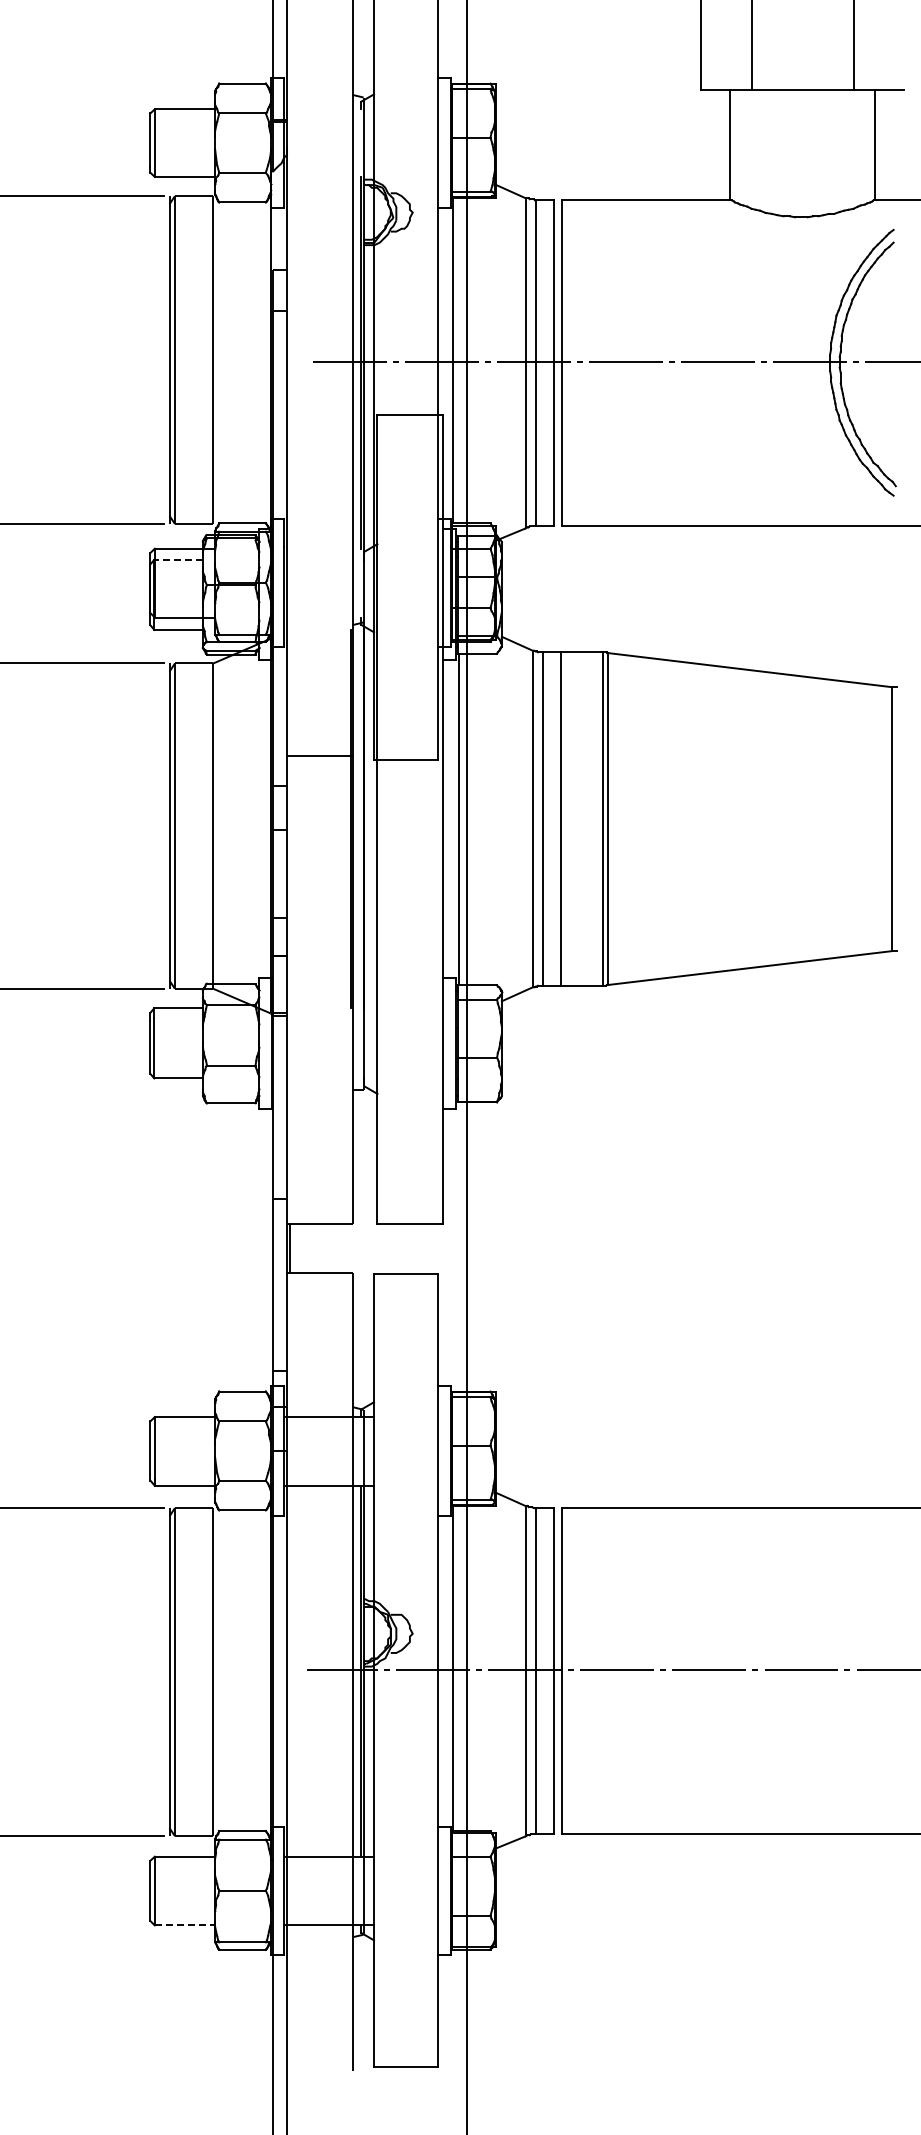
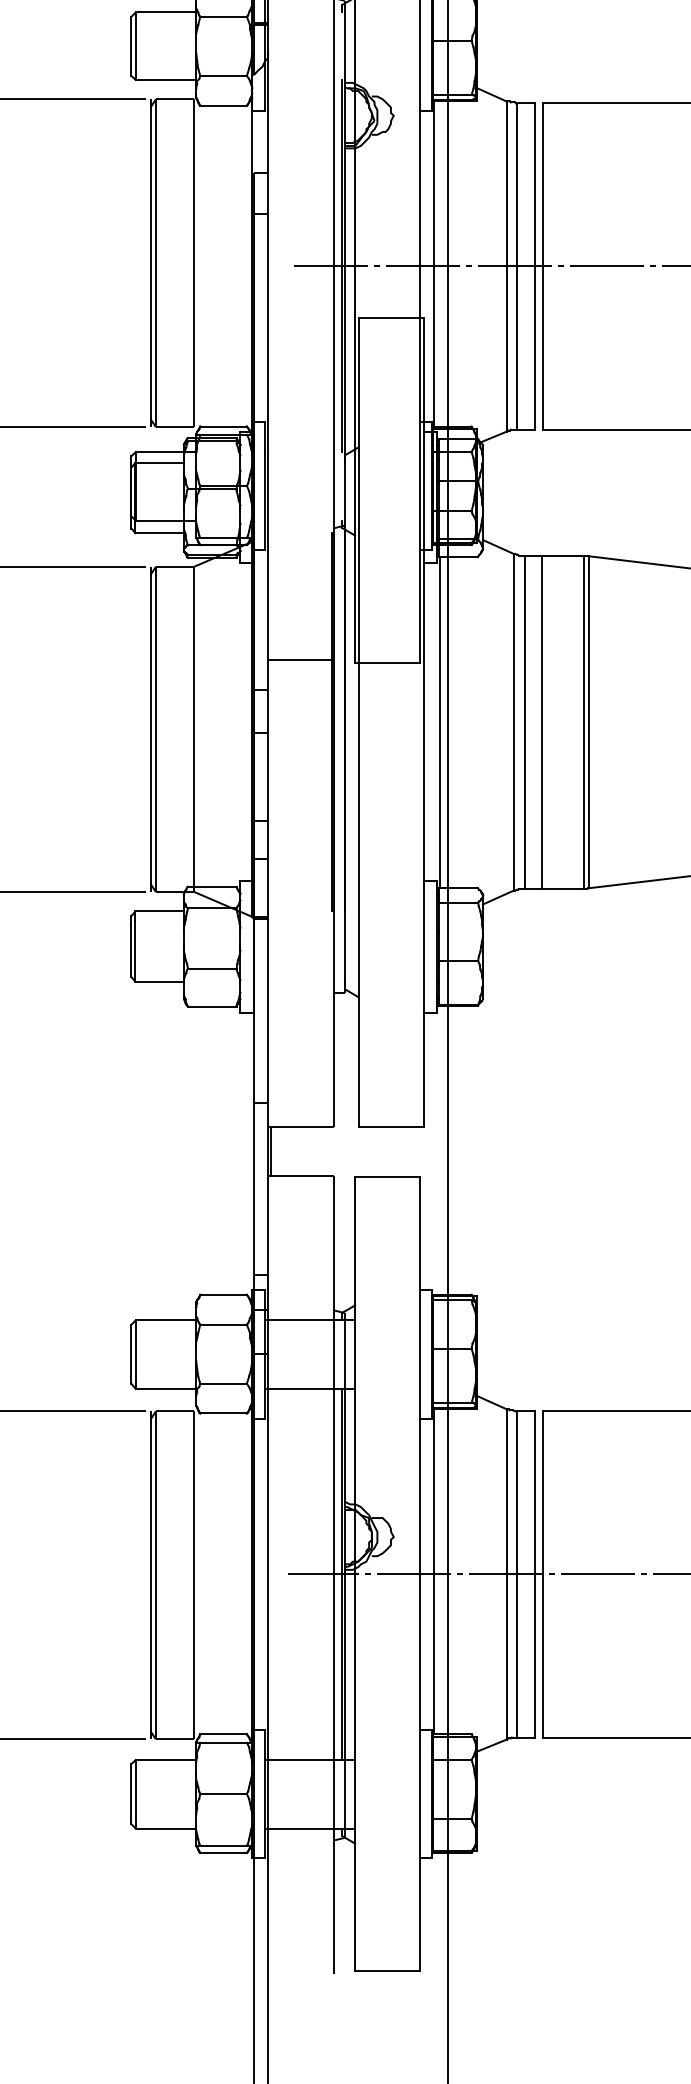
line: (178, 559) -> (159, 462), dashed -> solid
line: (185, 1925) -> (166, 1828), dashed -> solid

